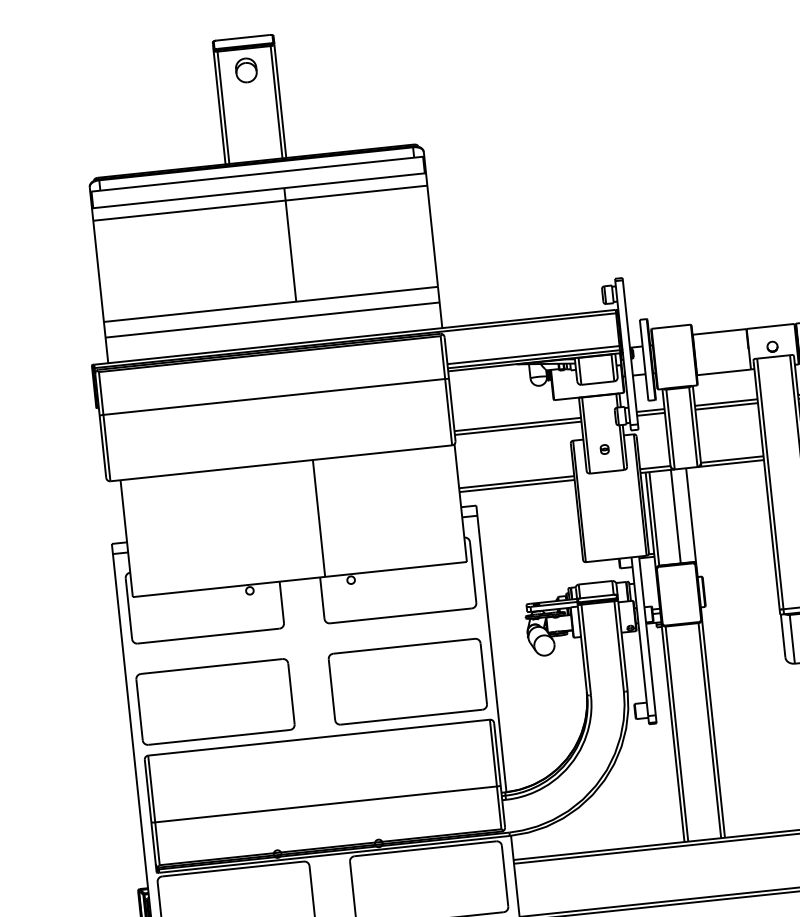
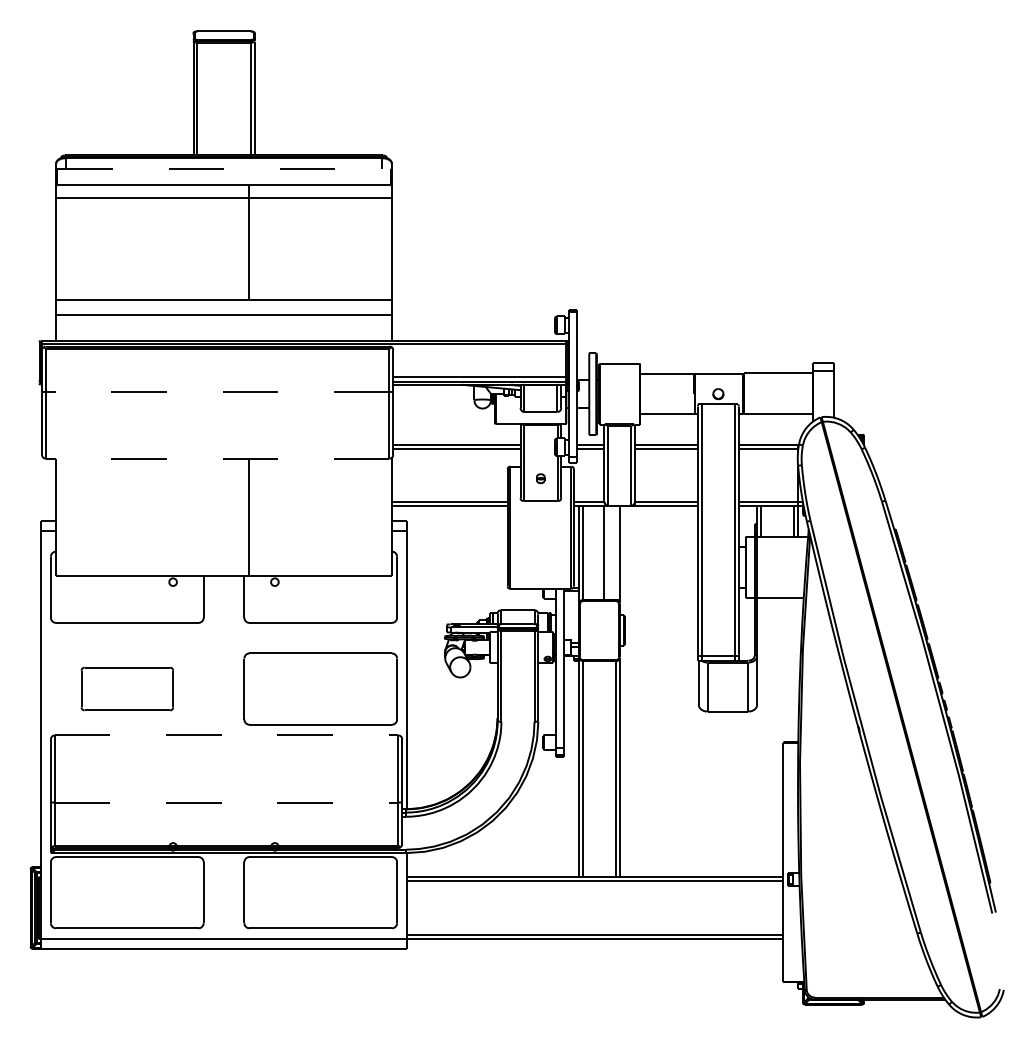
part: (246, 70) -> (224, 64), removed
line: (257, 174) -> (224, 168), solid -> dashed
line: (274, 396) -> (217, 391), solid -> dashed
line: (281, 463) -> (217, 458), solid -> dashed
part: (215, 701) -> (127, 688), size x0.6
line: (319, 737) -> (226, 735), solid -> dashed
line: (326, 804) -> (226, 802), solid -> dashed

